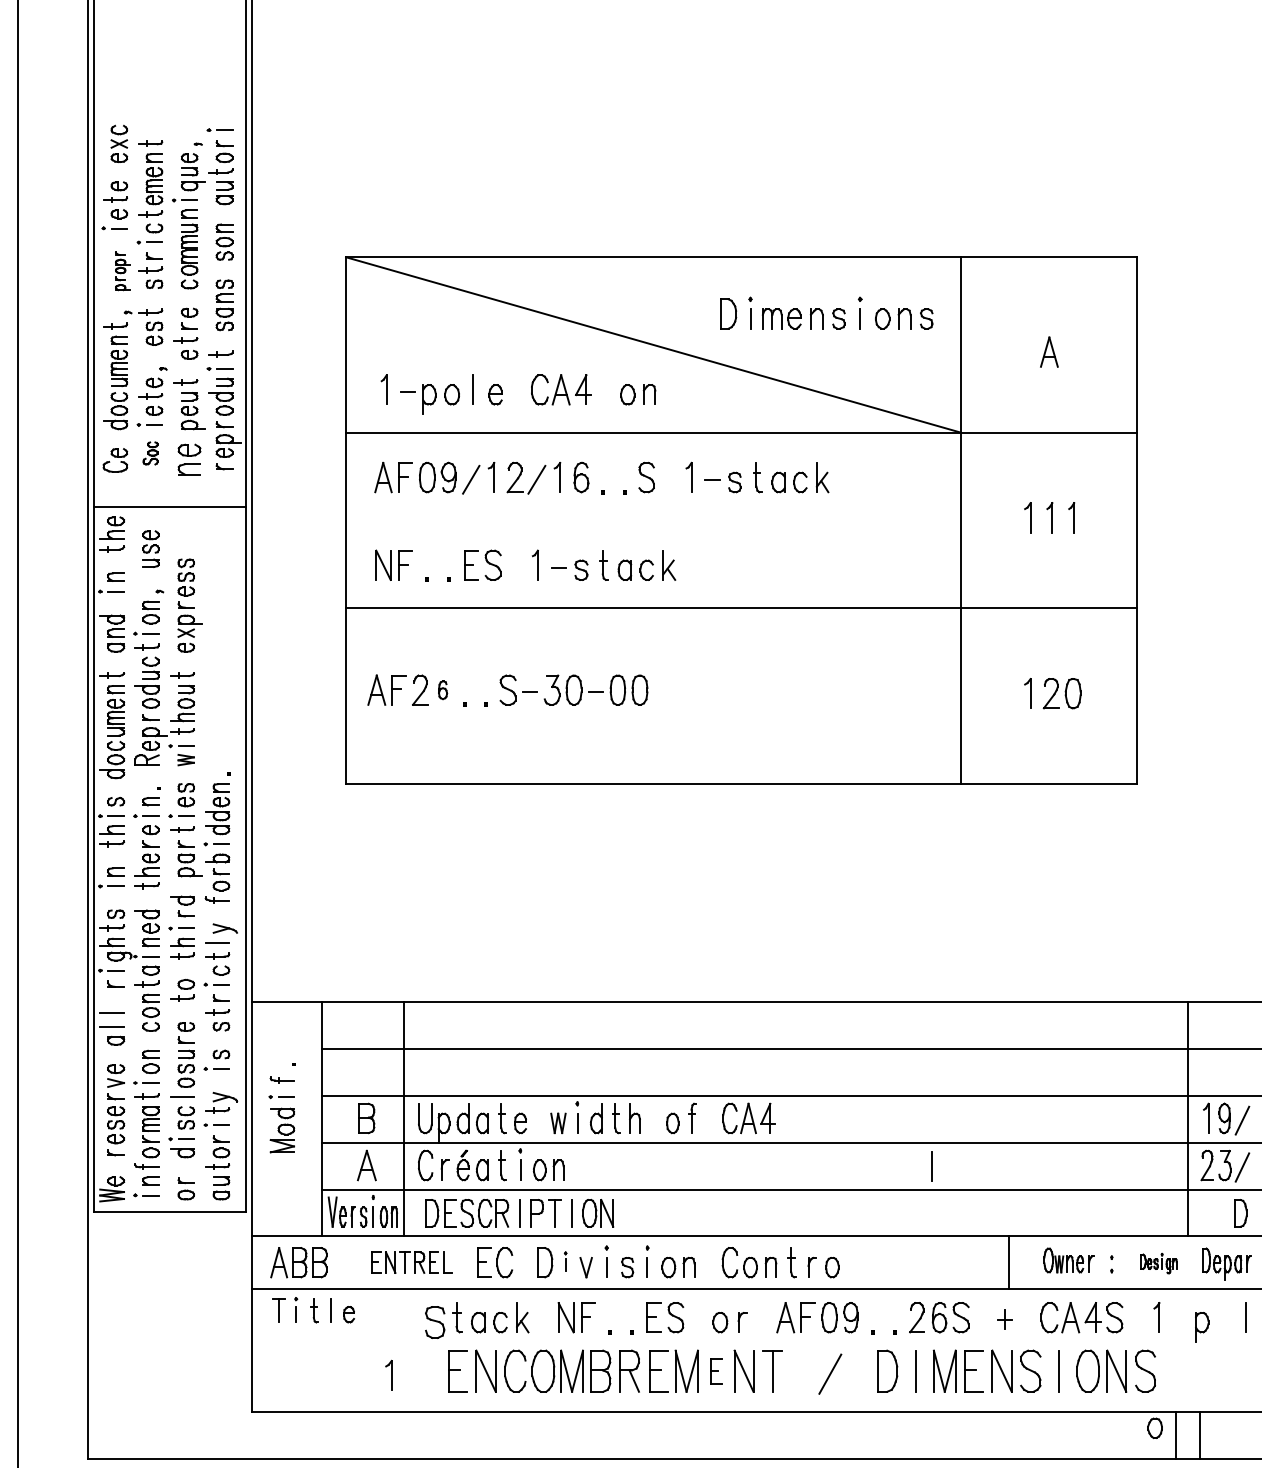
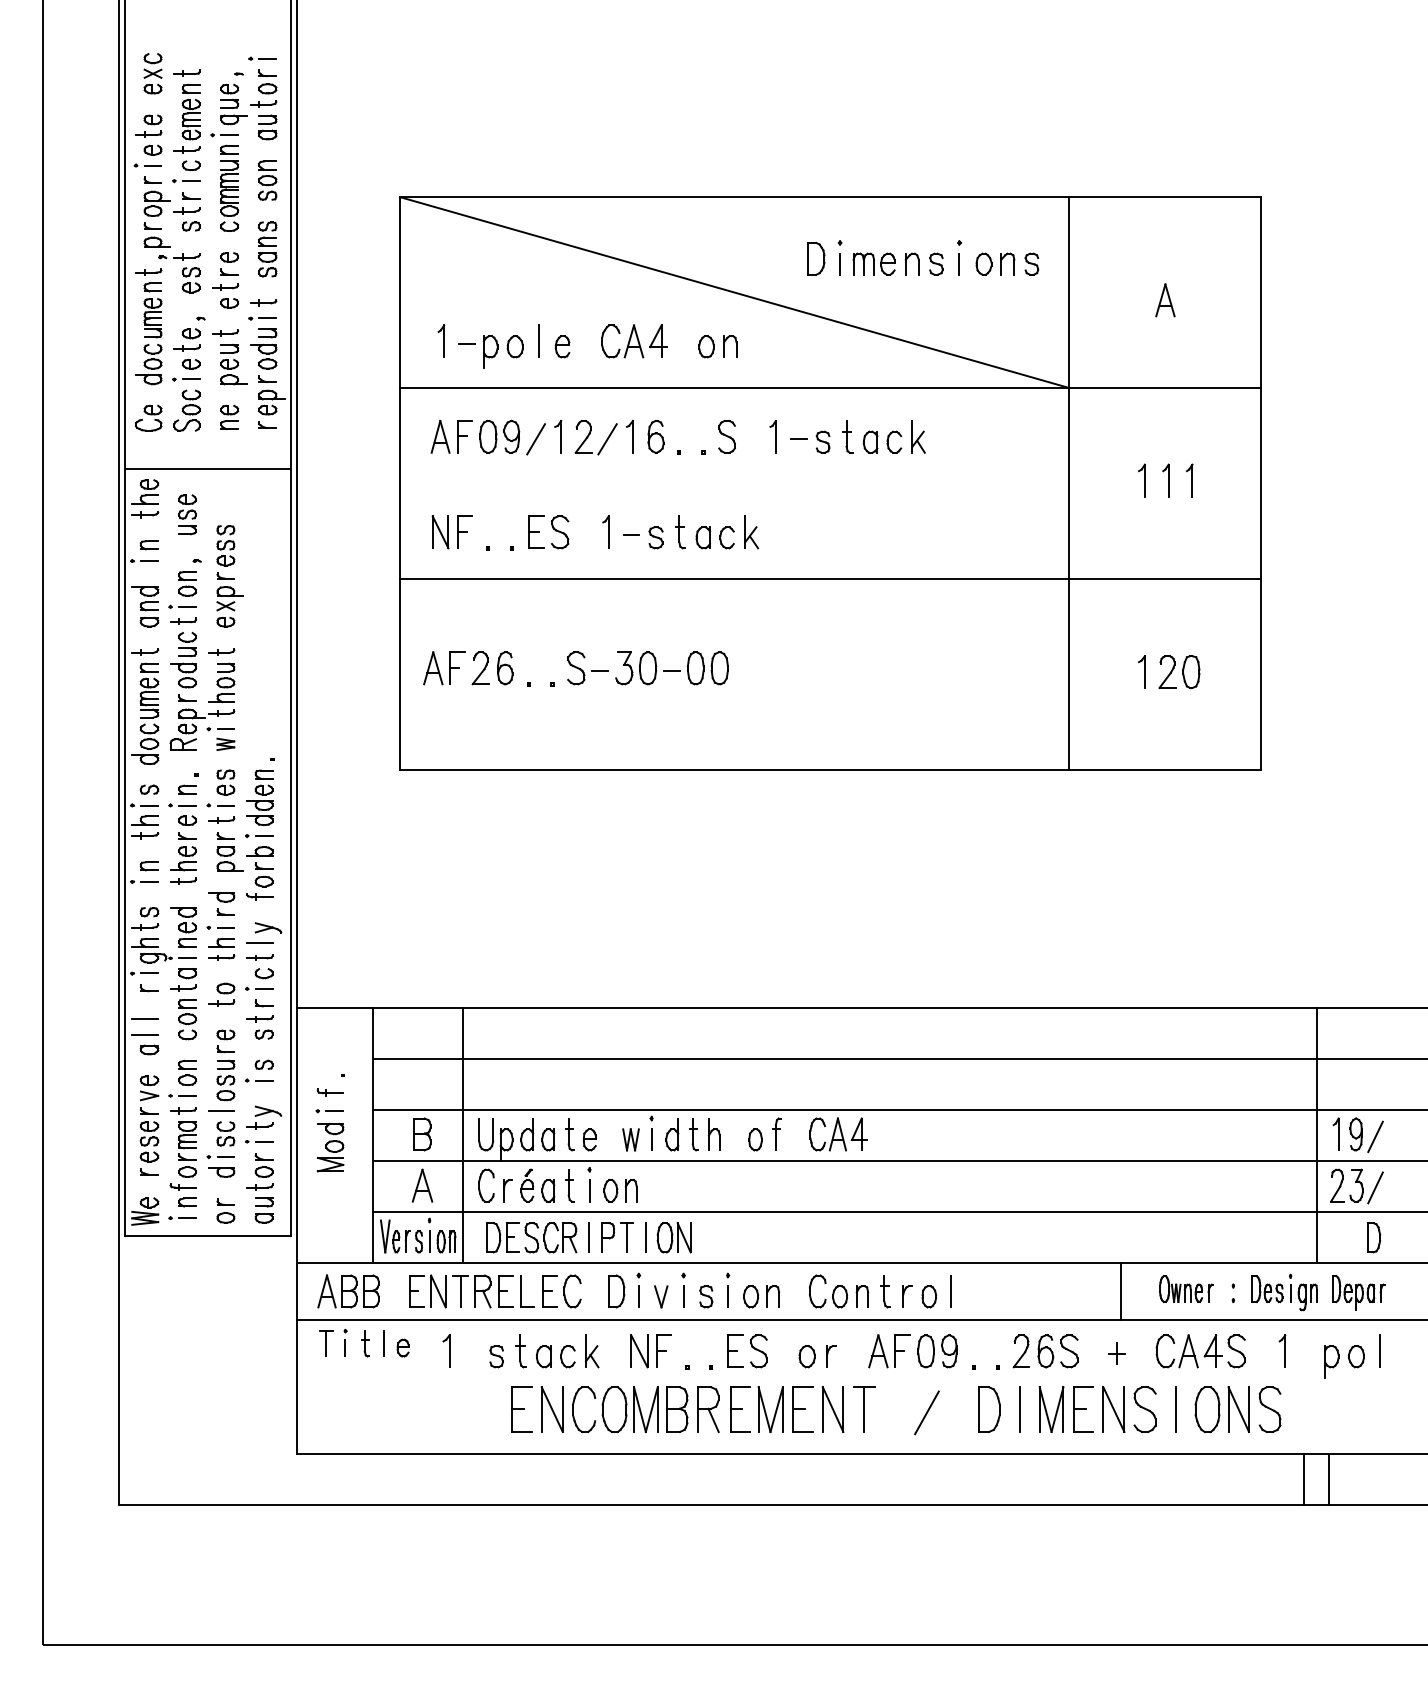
part: (122, 270) -> (156, 211), size x1.67
part: (150, 453) -> (186, 410), size x1.67
part: (189, 459) -> (229, 417), size x0.71
part: (443, 690) -> (505, 668), size x1.67
line: (930, 1166) -> (950, 1291), moved
part: (565, 1260) -> (638, 1289), size x1.67
part: (411, 1262) -> (471, 1291), size x1.43
part: (1158, 1263) -> (1284, 1292), size x1.67
part: (434, 1322) -> (496, 1356), size x0.62
part: (715, 1371) -> (802, 1409), size x1.67
part: (388, 1374) -> (446, 1350), moved
part: (1154, 1428) -> (1355, 1356), moved

